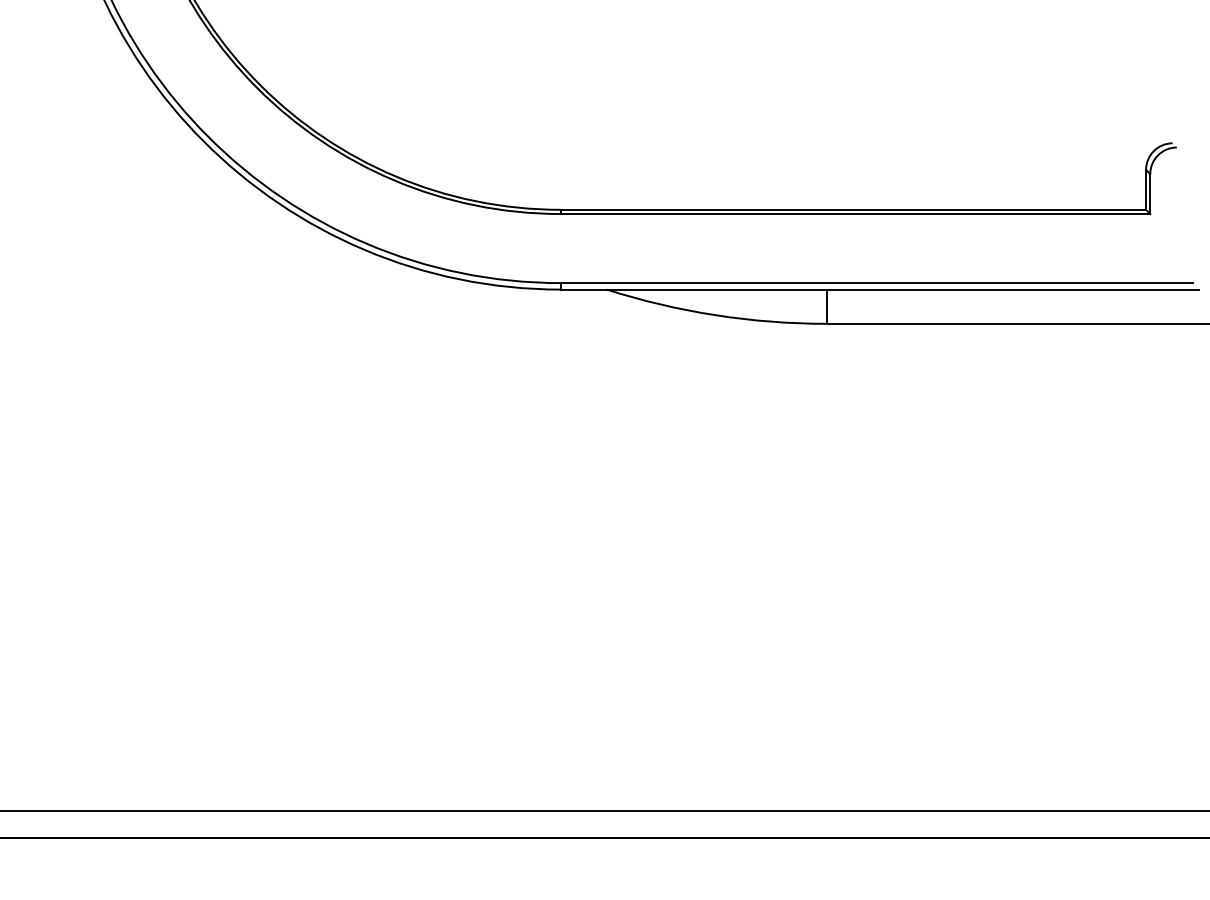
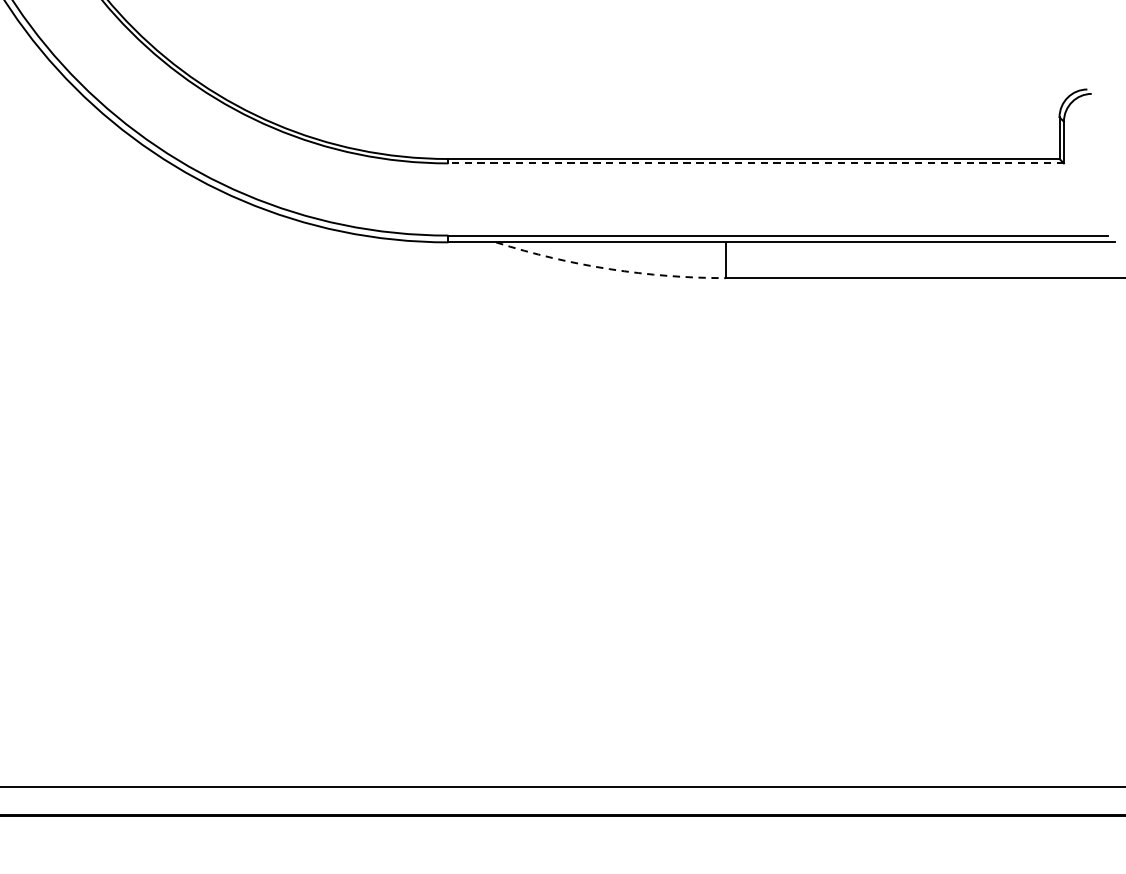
line: (855, 214) -> (755, 163), solid -> dashed
arc: (715, 315) -> (609, 269), solid -> dashed

